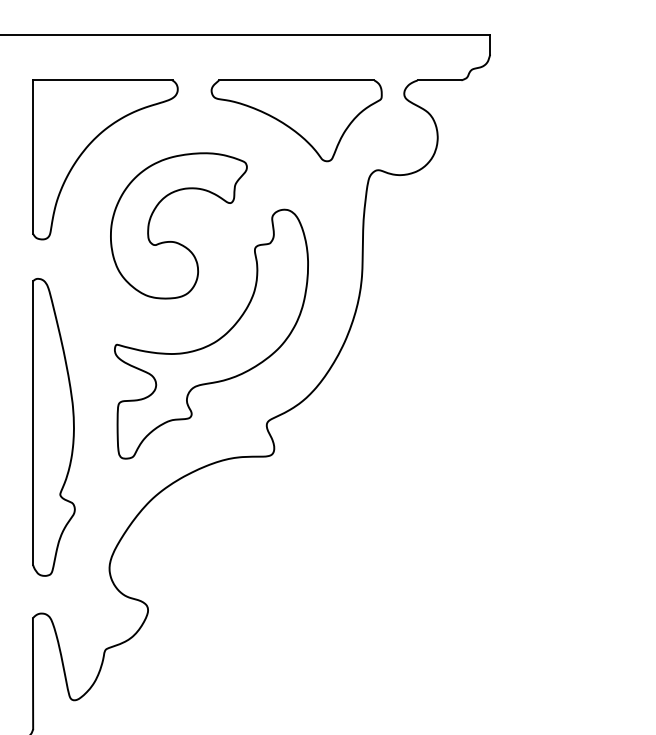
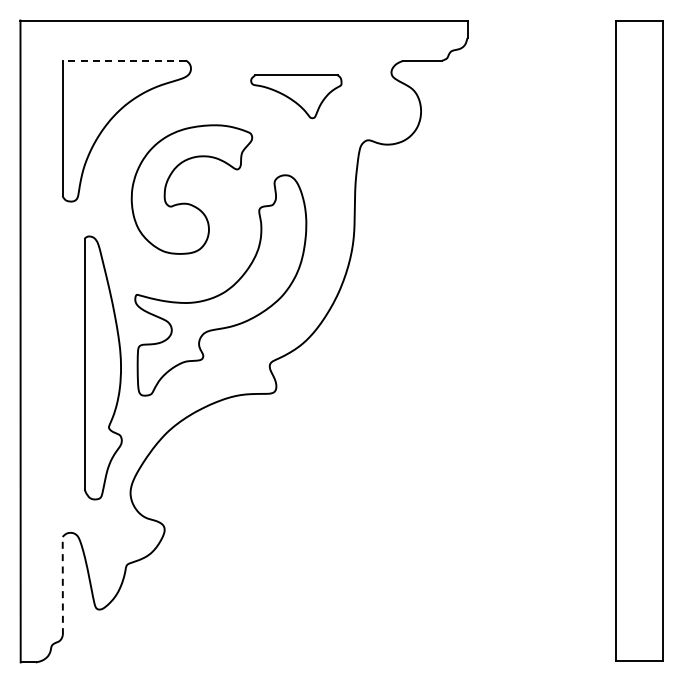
line: (102, 80) -> (124, 60), solid -> dashed
part: (296, 120) -> (296, 96), size x0.6
part: (54, 426) -> (103, 367), moved
line: (32, 673) -> (62, 585), solid -> dashed

